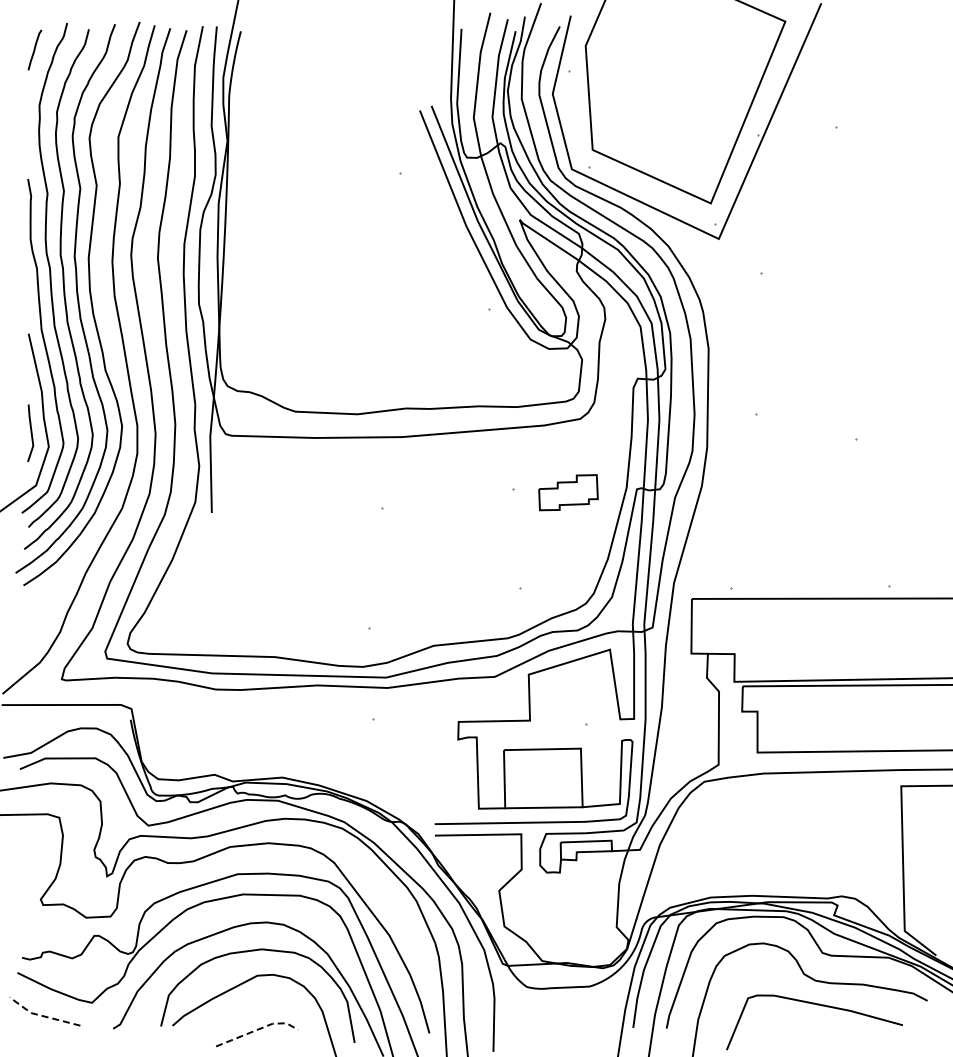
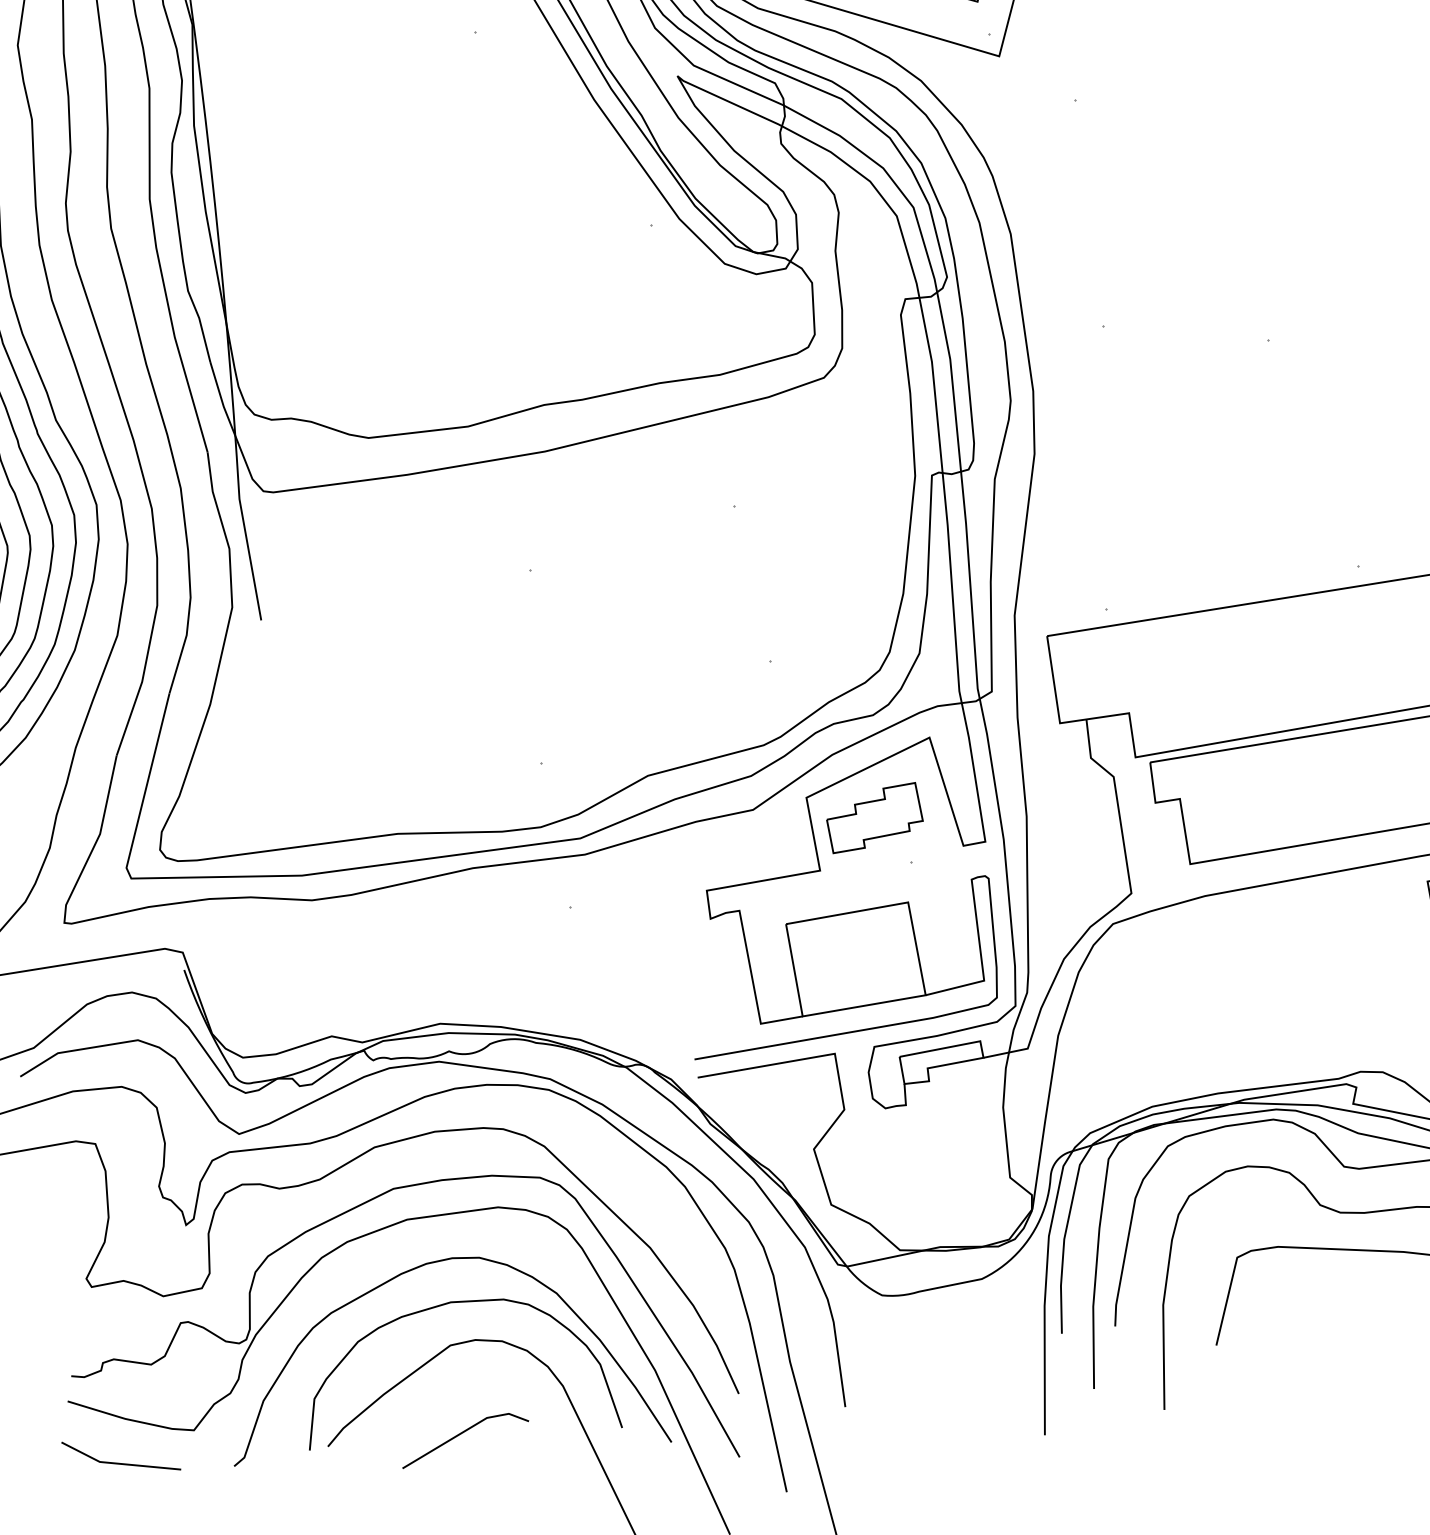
part: (568, 492) -> (874, 817), moved
line: (41, 1015) -> (116, 1463), dashed -> solid
line: (258, 1029) -> (465, 1430), dashed -> solid

